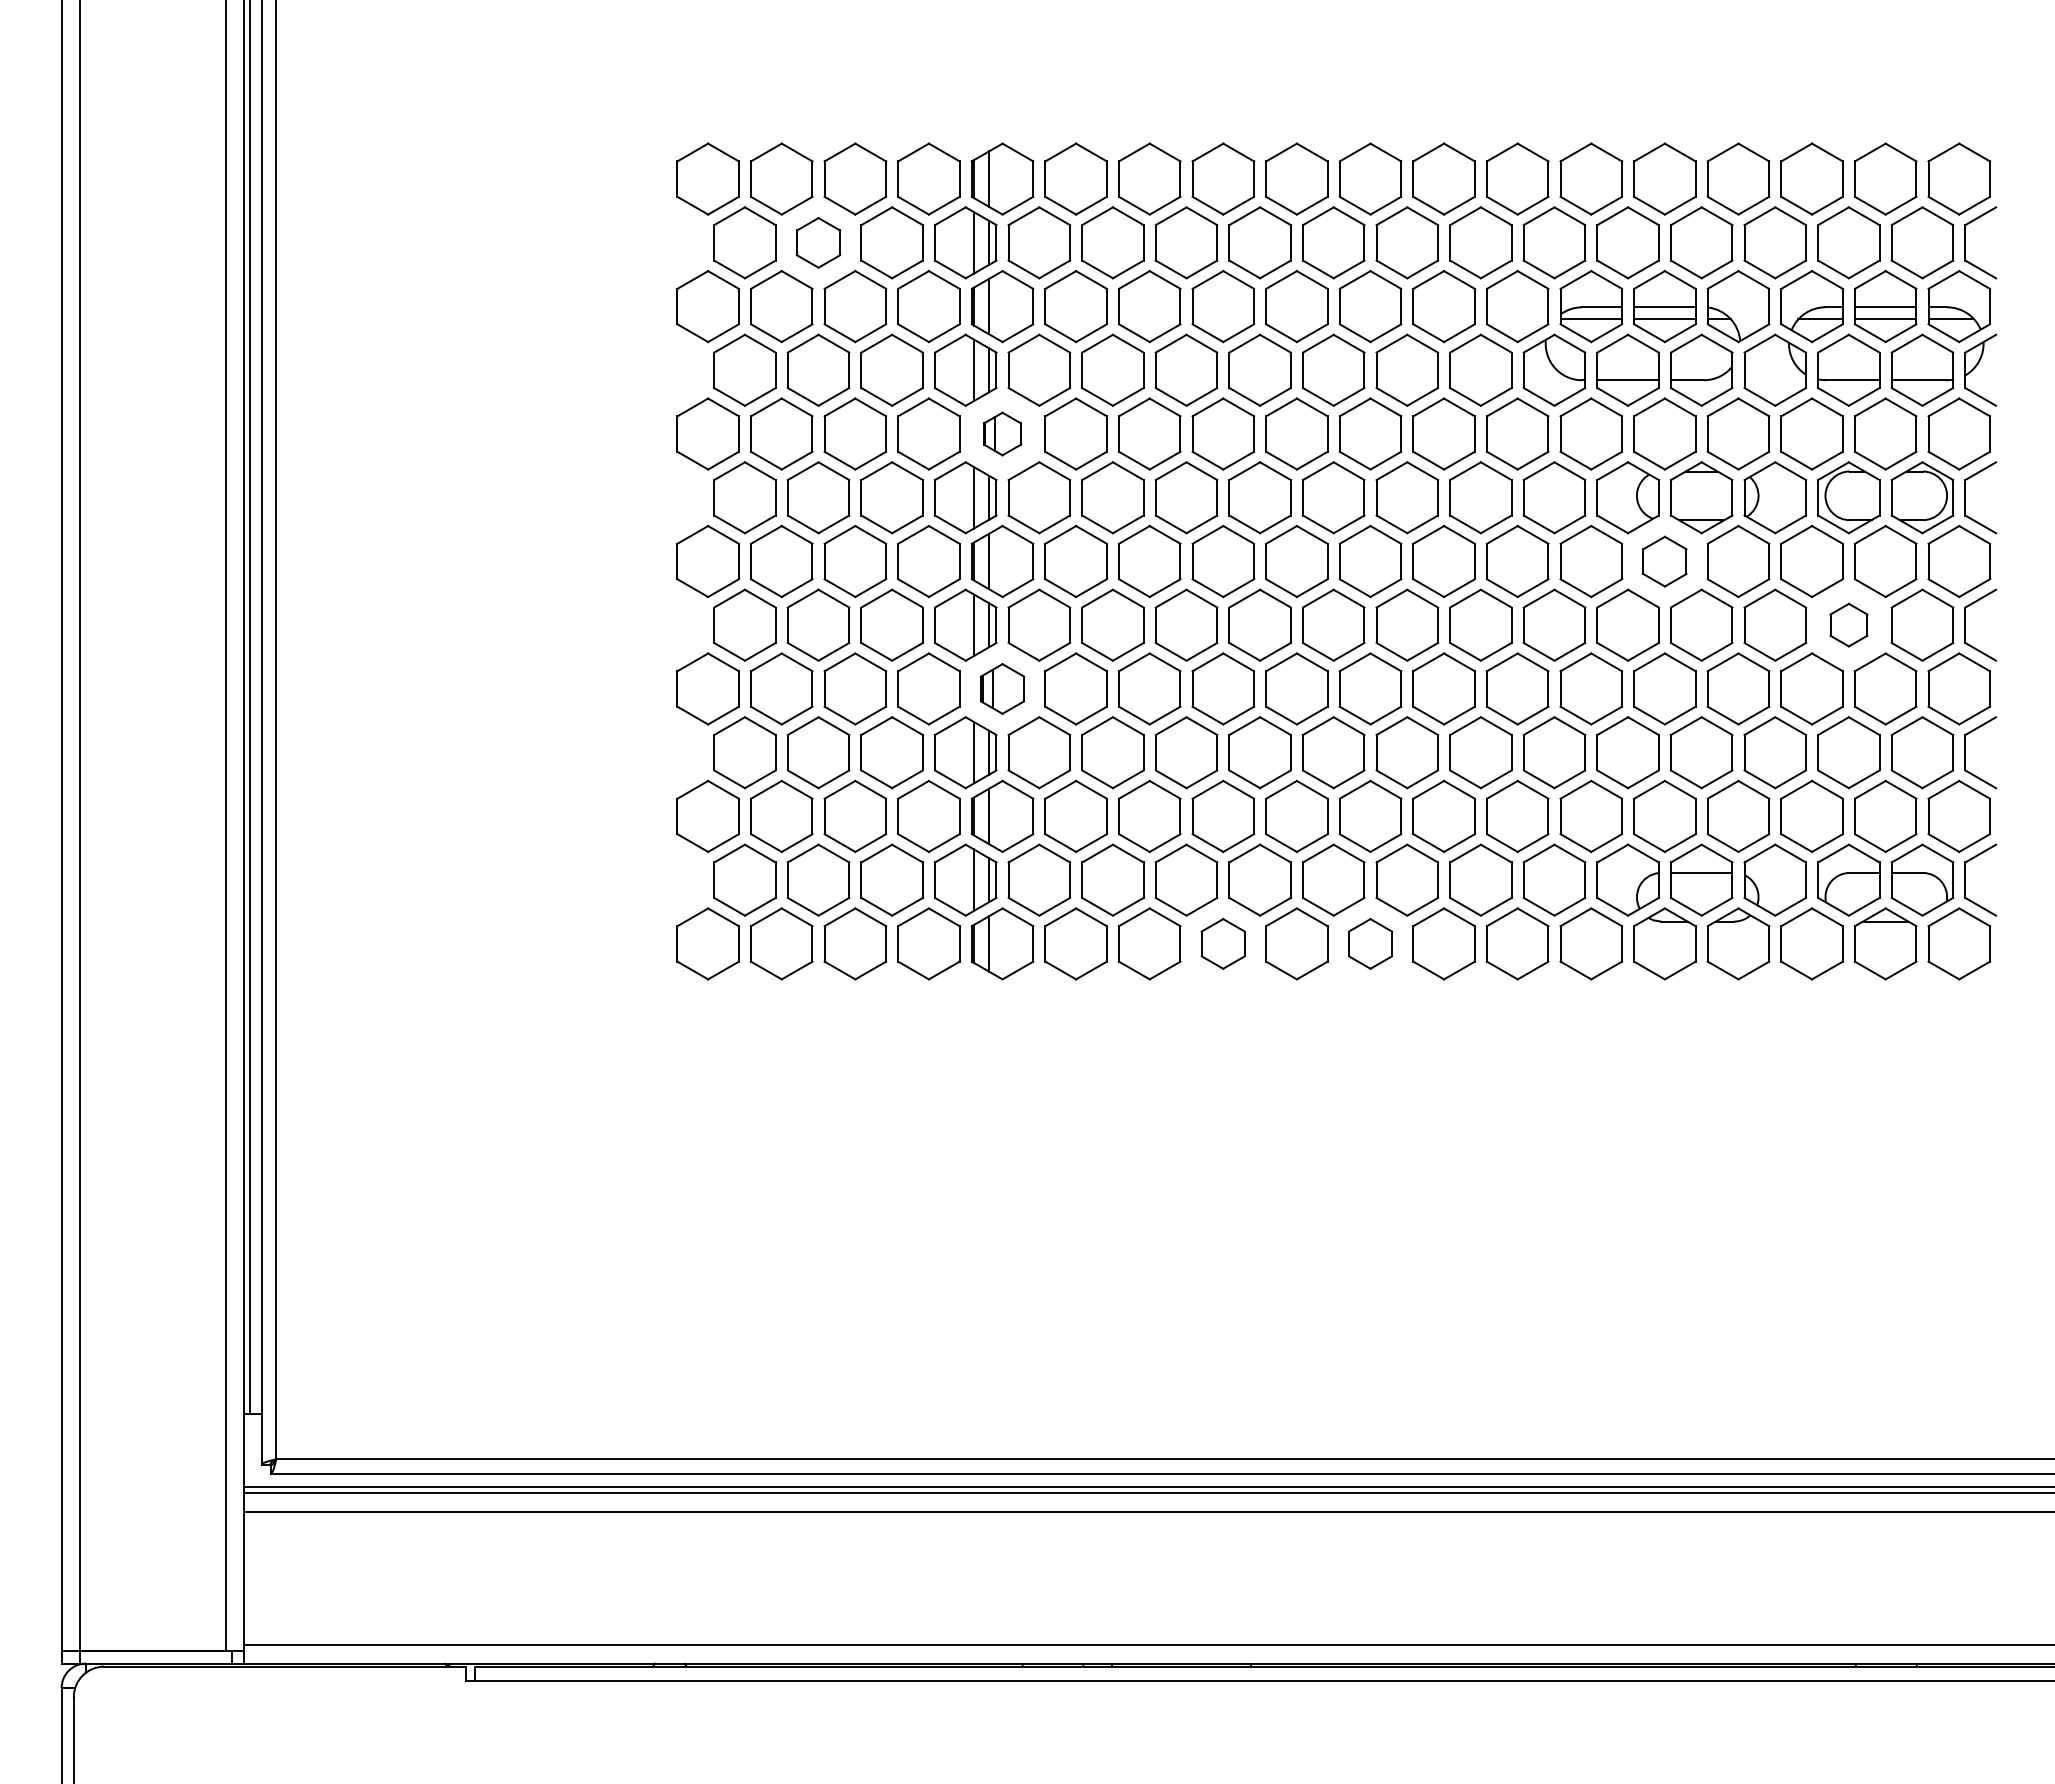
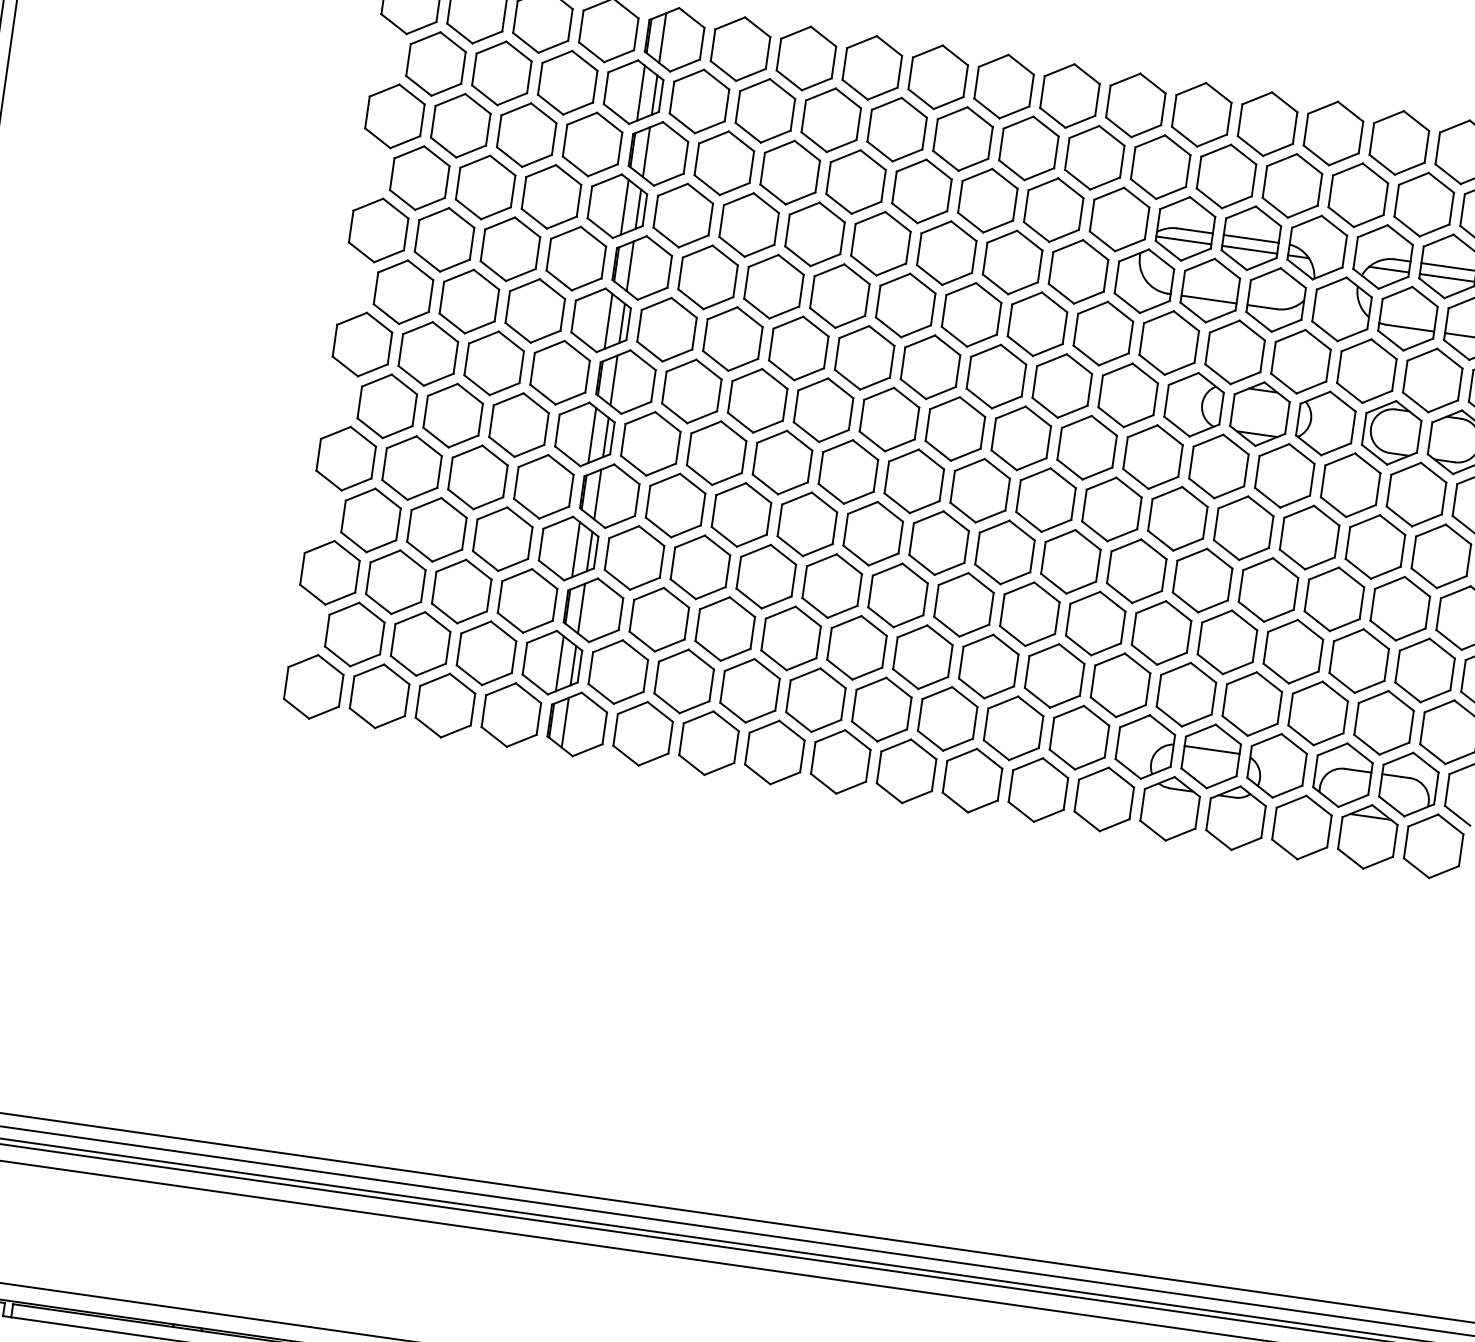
part: (818, 242) -> (501, 73), size x1.43
part: (1002, 433) -> (642, 267), size x1.67
part: (1664, 561) -> (1218, 466), size x1.43
part: (1848, 624) -> (1375, 546), size x1.67
part: (1002, 688) -> (609, 495), size x1.43
part: (1222, 943) -> (774, 752), size x1.43
part: (1370, 943) -> (906, 770), size x1.43

